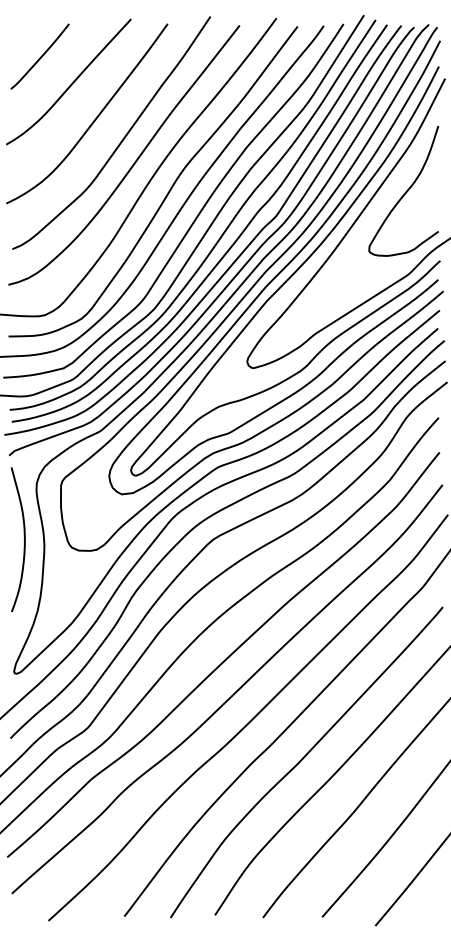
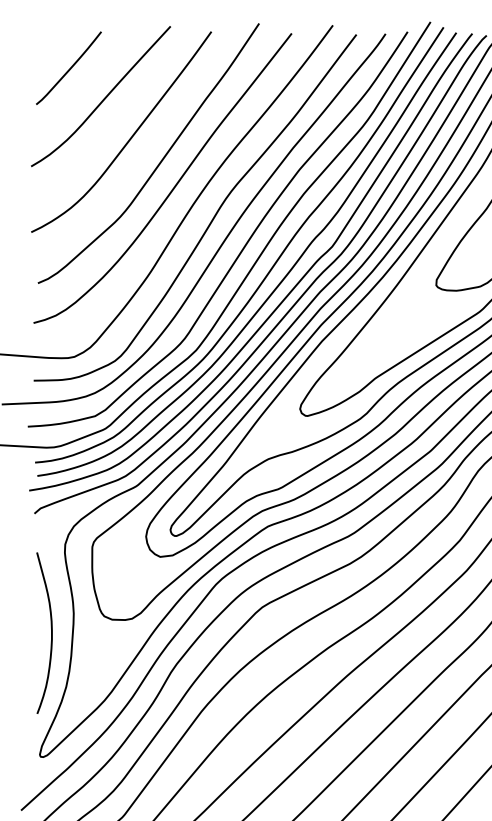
curve: (24, 539) -> (51, 632), moved

